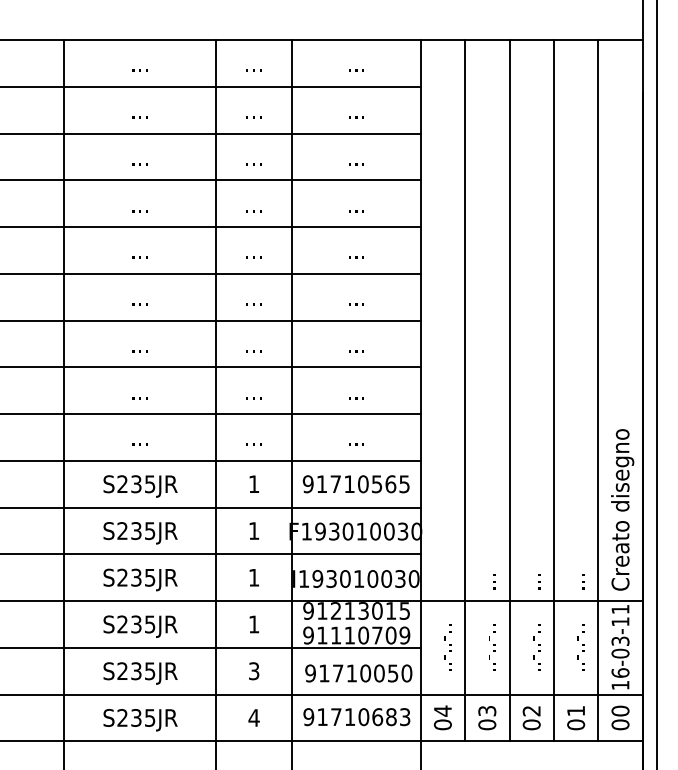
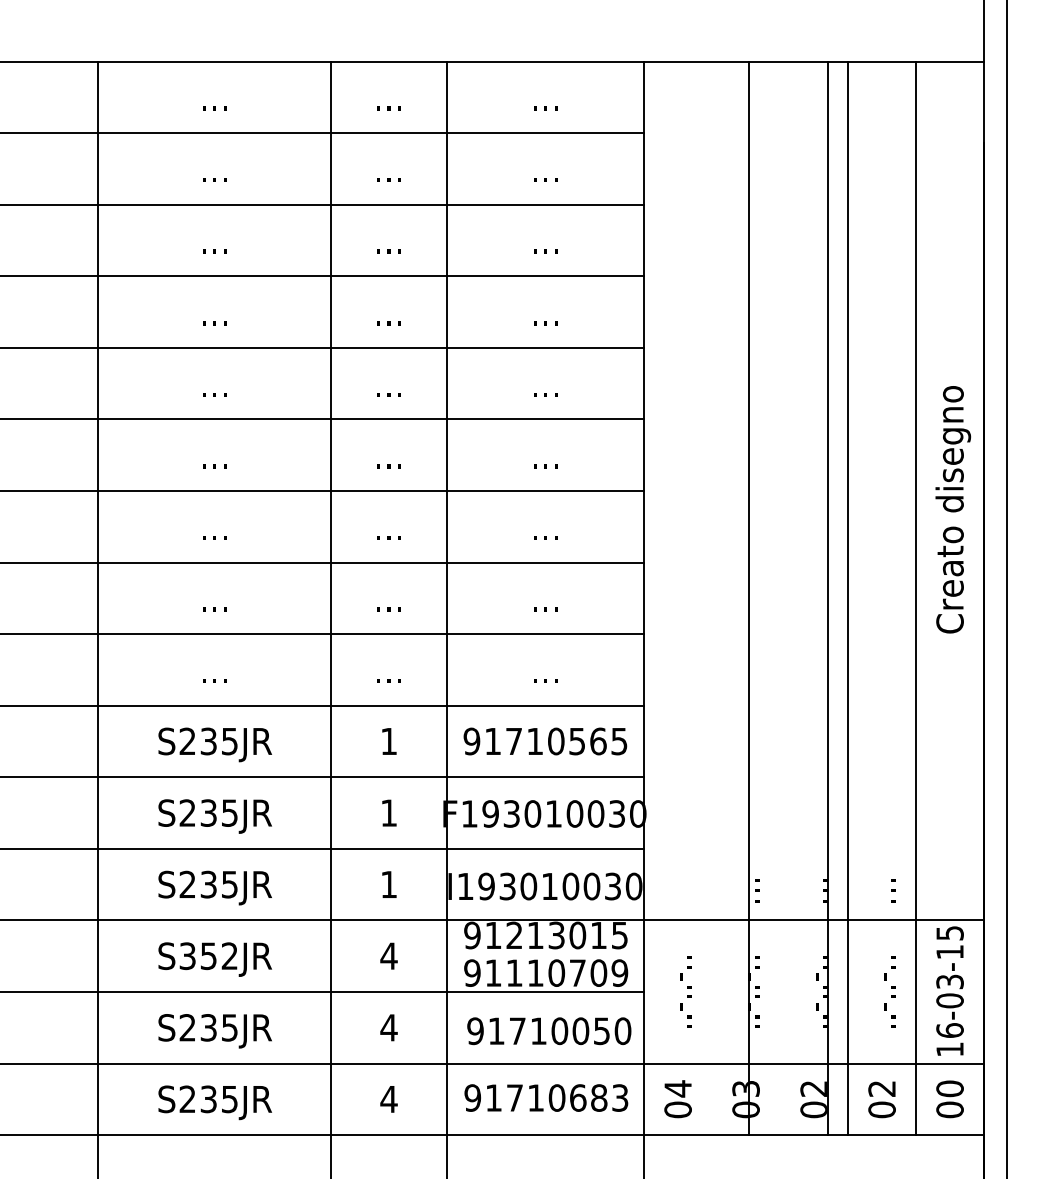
line: (465, 390) -> (749, 597), moved
line: (509, 390) -> (827, 597), moved
text: (622, 509) -> (953, 509), moved
text: (620, 609) -> (950, 933), 16-03-11 -> 16-03-15
text: (136, 624) -> (208, 956), S235JR -> S352JR
text: (253, 624) -> (388, 956), 1 -> 4
text: (253, 671) -> (388, 1028), 3 -> 4
text: (575, 711) -> (881, 1089), 01 -> 02

